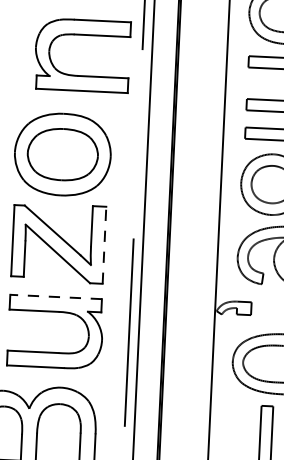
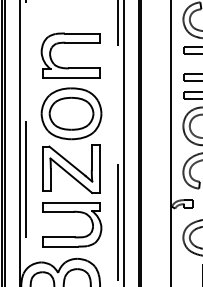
part: (82, 36) -> (70, 43), moved
line: (105, 244) -> (100, 168), dashed -> solid
line: (56, 296) -> (71, 202), dashed -> solid

